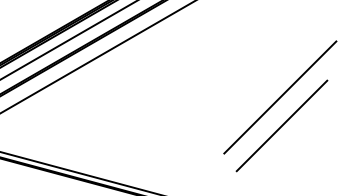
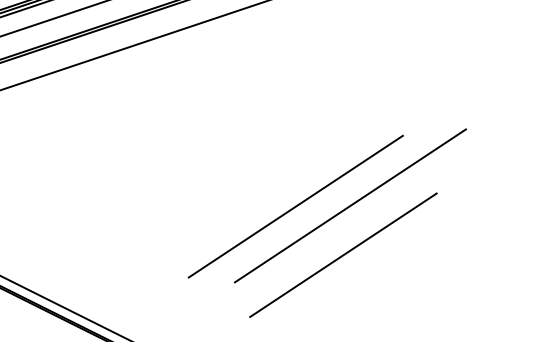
line: (249, 104) -> (295, 207), added

